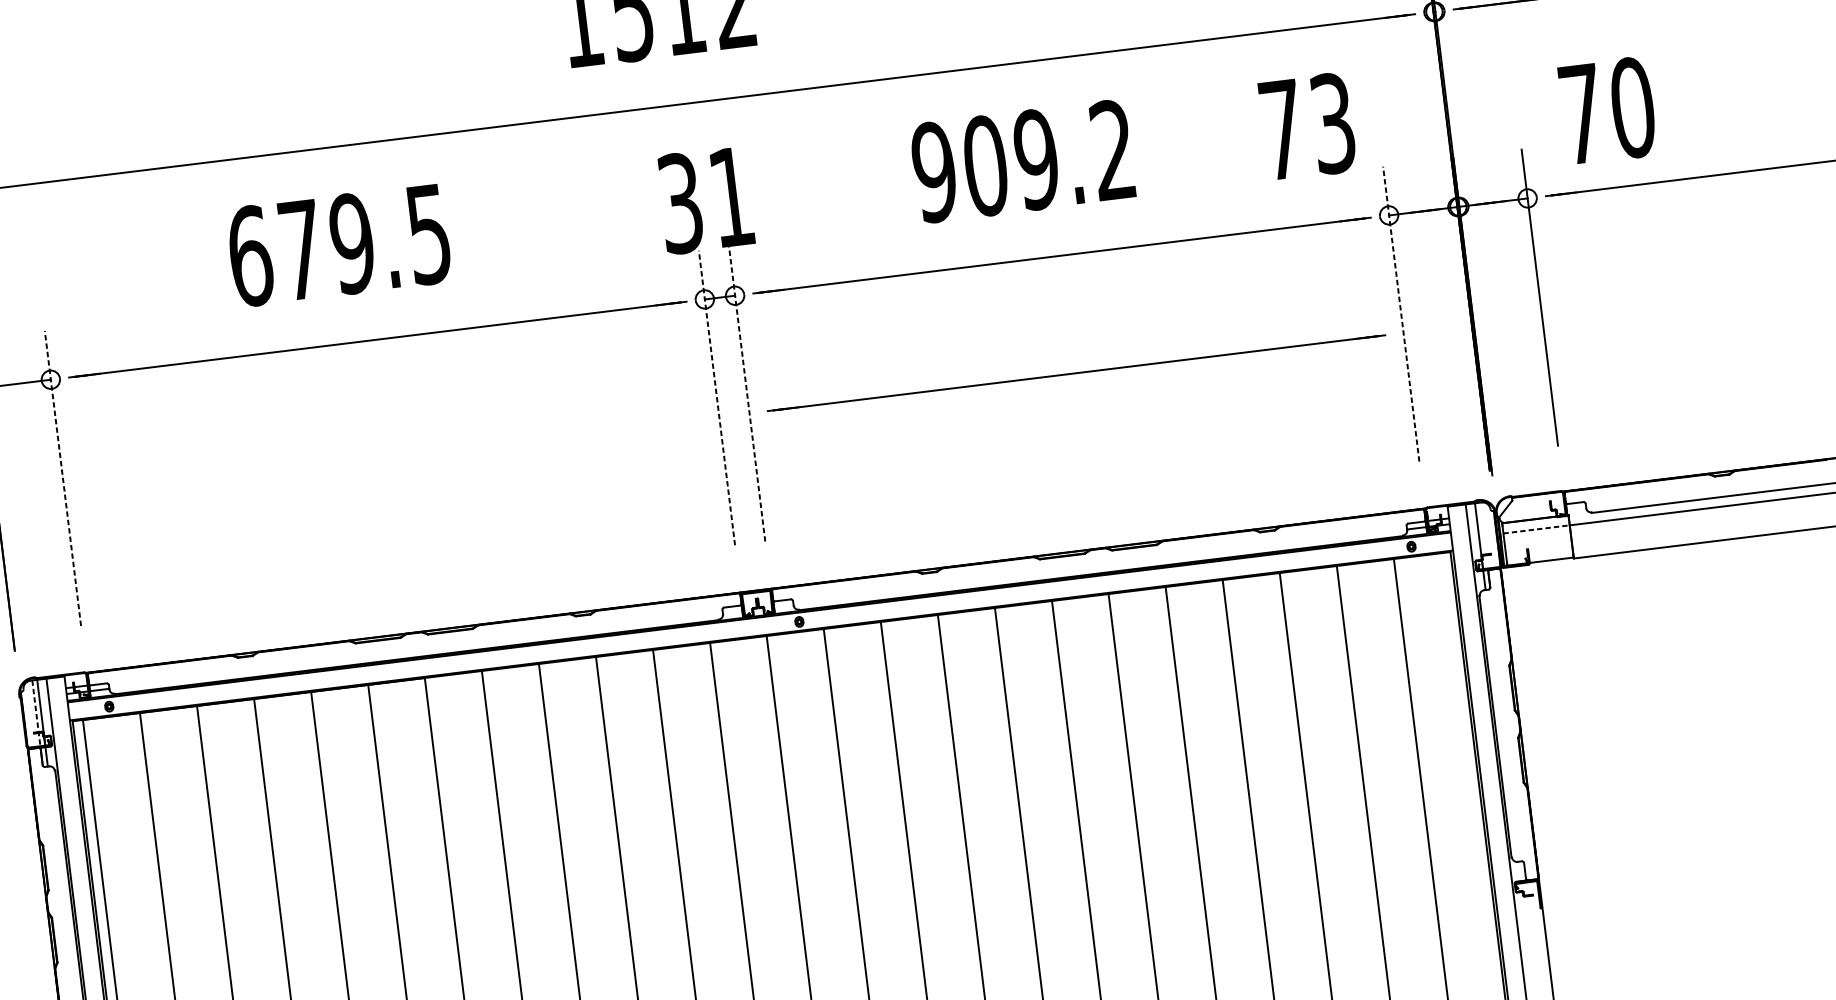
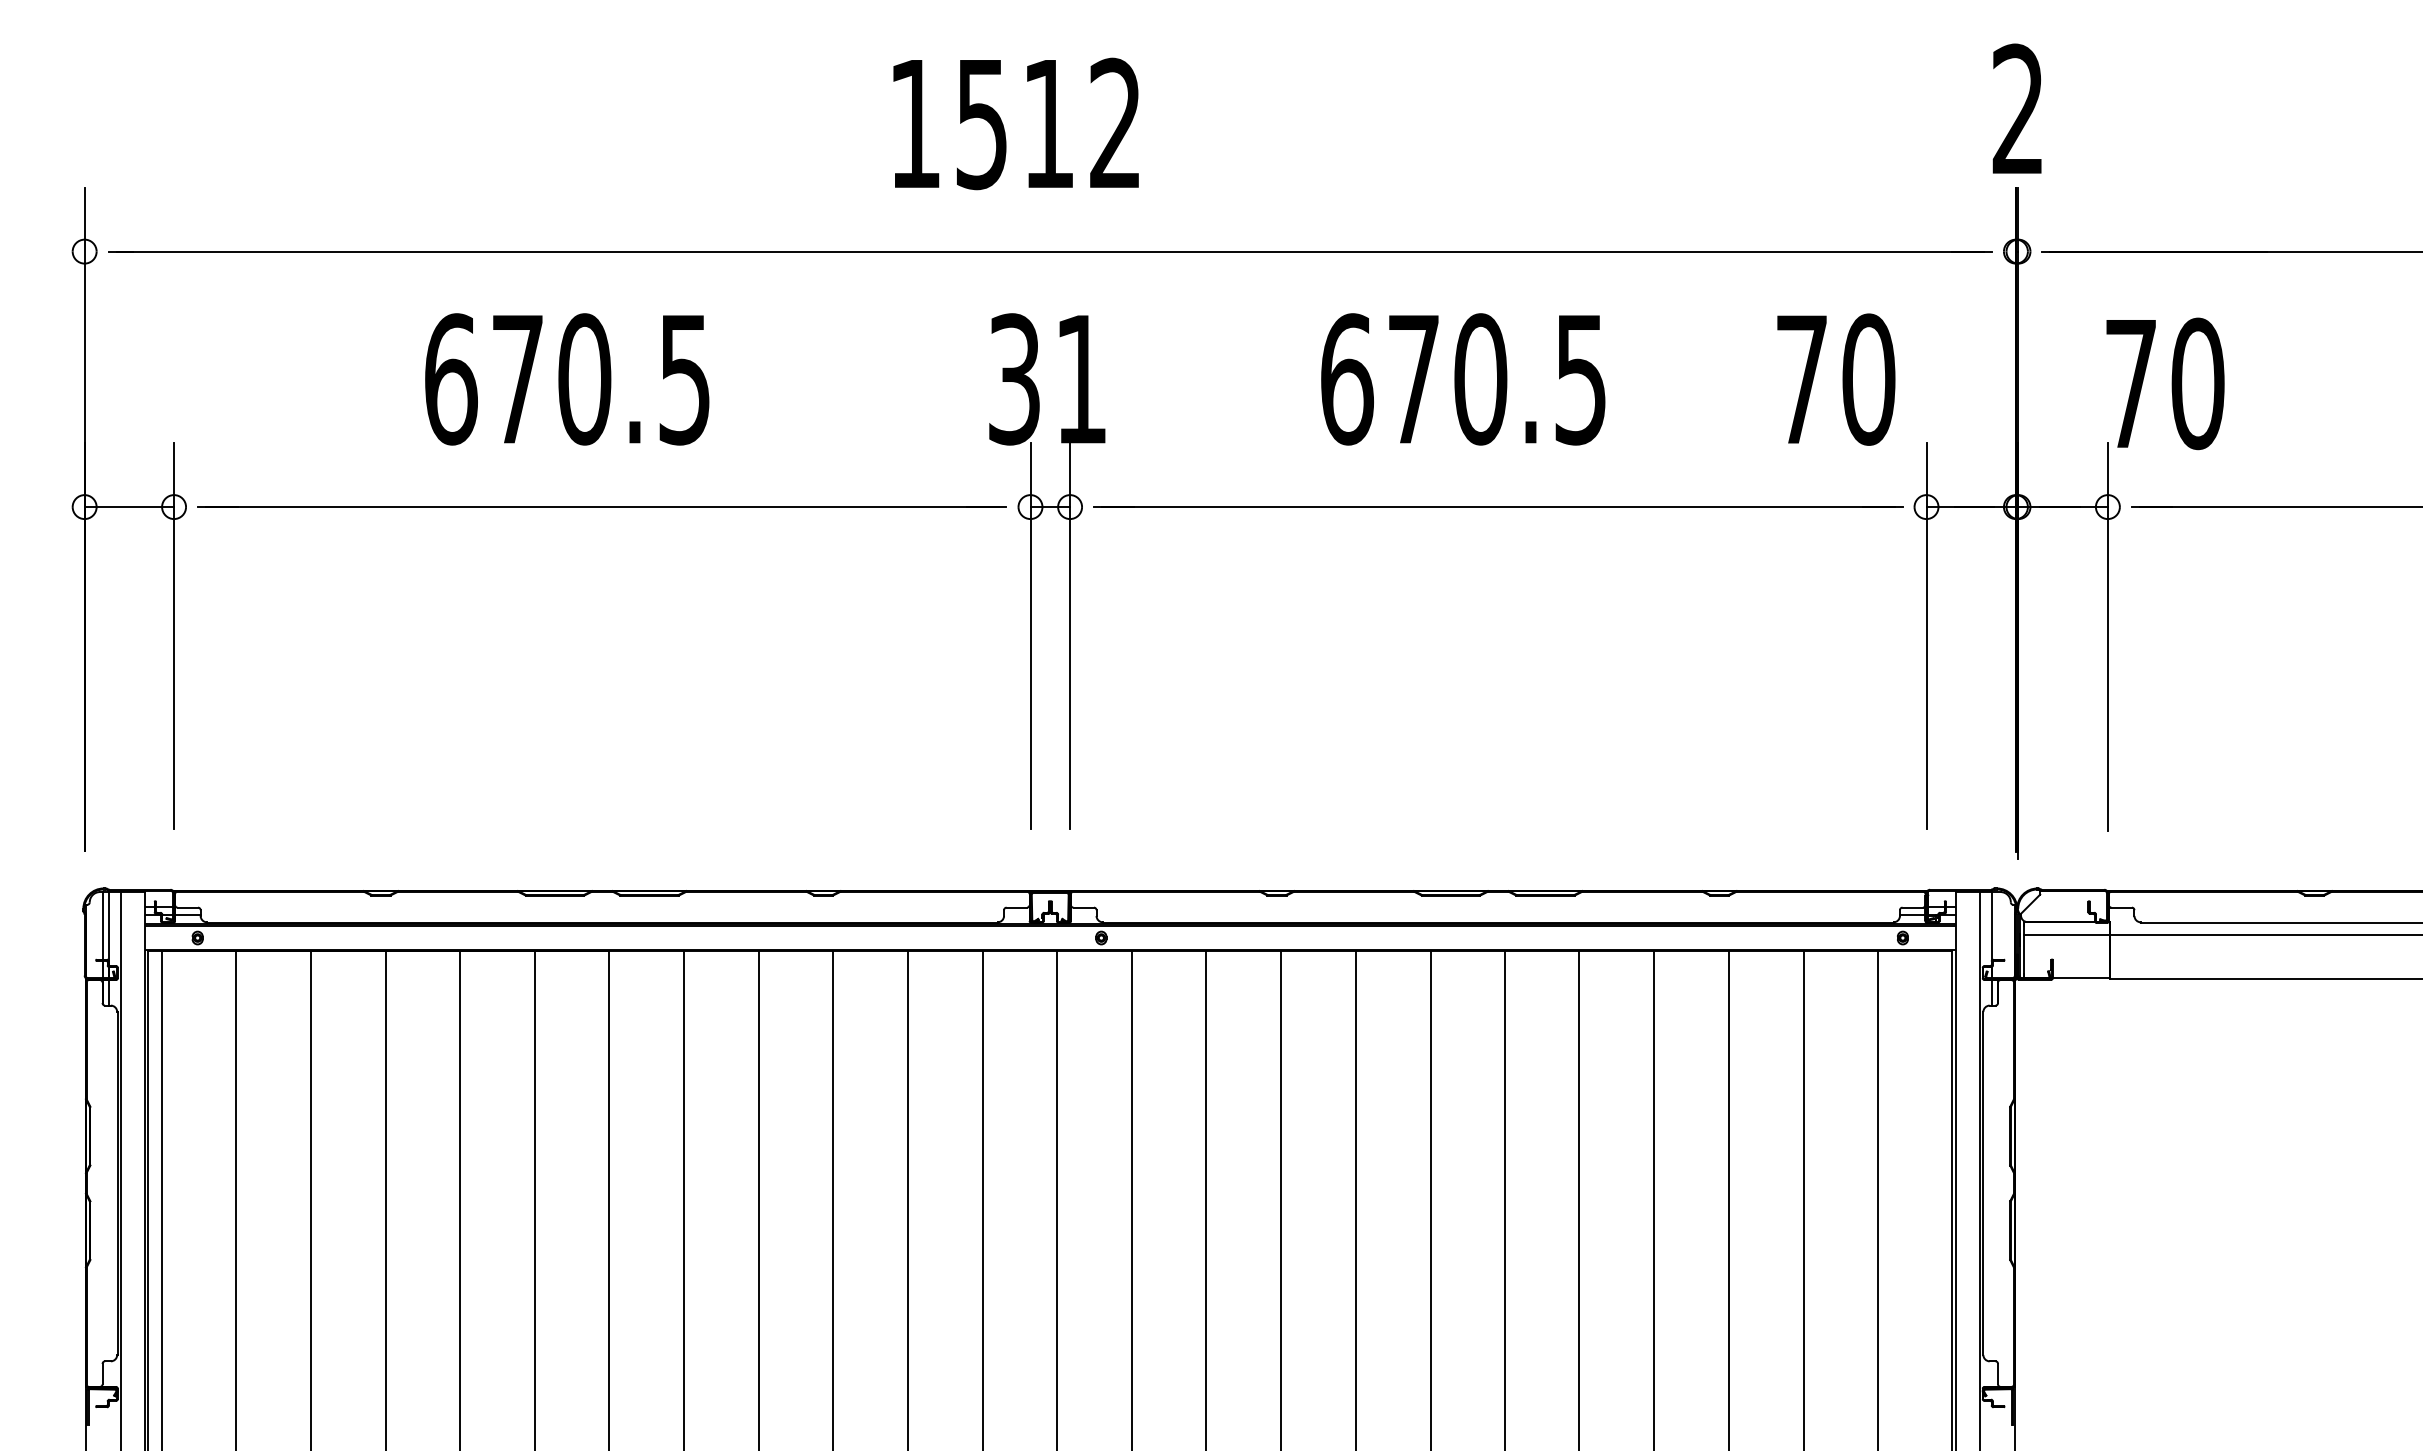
text: (1608, 110) -> (2165, 383), moved
text: (1332, 123) -> (1868, 379), 73 -> 70
text: (1022, 161) -> (1462, 379), 909.2 -> 670.5
text: (352, 243) -> (584, 379), 679.5 -> 670.5
line: (1401, 313) -> (1926, 635), dashed -> solid
line: (1076, 372) -> (1498, 660), removed
line: (747, 394) -> (1070, 636), dashed -> solid
line: (717, 398) -> (1030, 636), dashed -> solid
line: (63, 477) -> (174, 635), dashed -> solid
line: (1536, 529) -> (2067, 935), dashed -> solid
line: (36, 713) -> (102, 935), dashed -> solid

